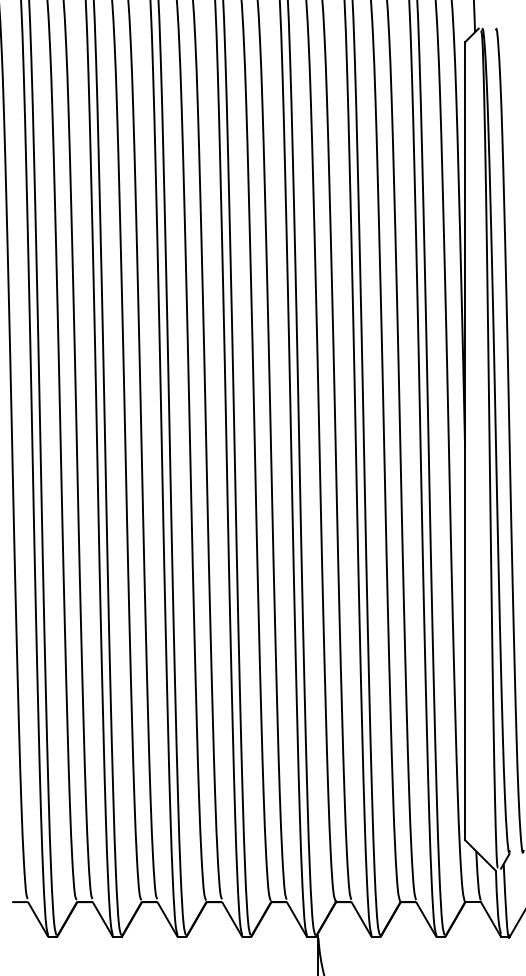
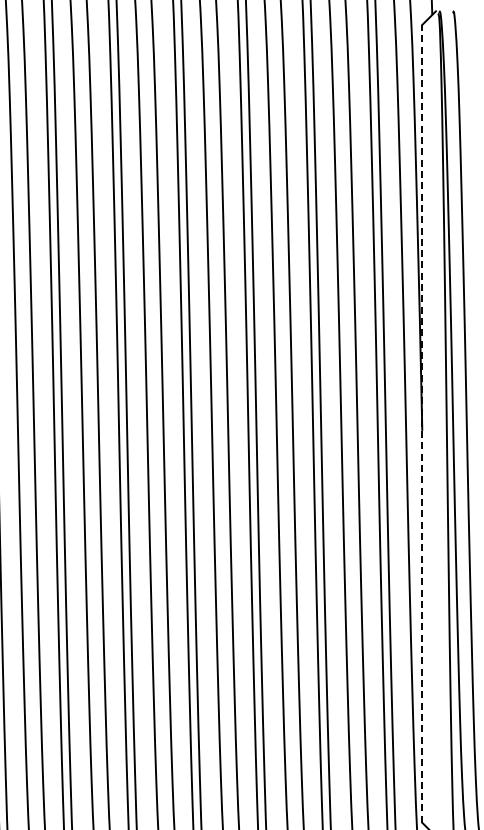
line: (465, 441) -> (422, 424), solid -> dashed

